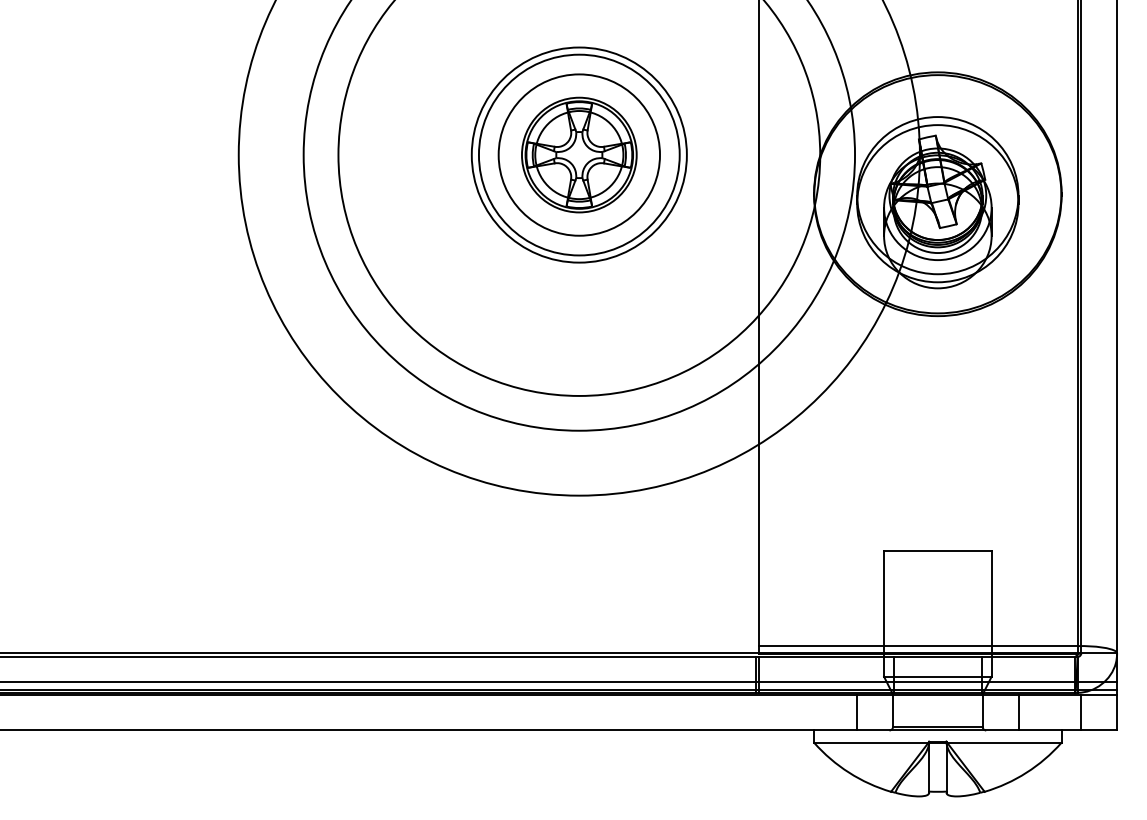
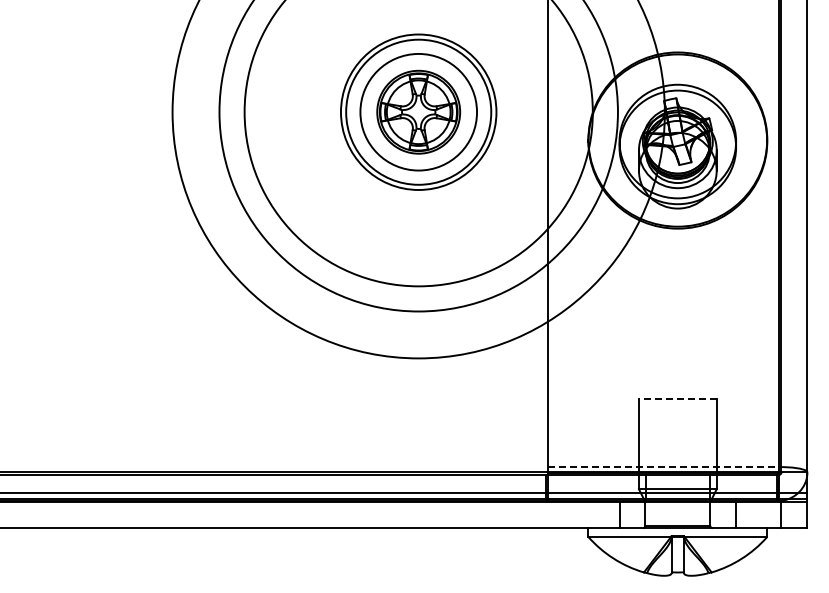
line: (937, 551) -> (677, 398), solid -> dashed
line: (919, 646) -> (664, 467), solid -> dashed

